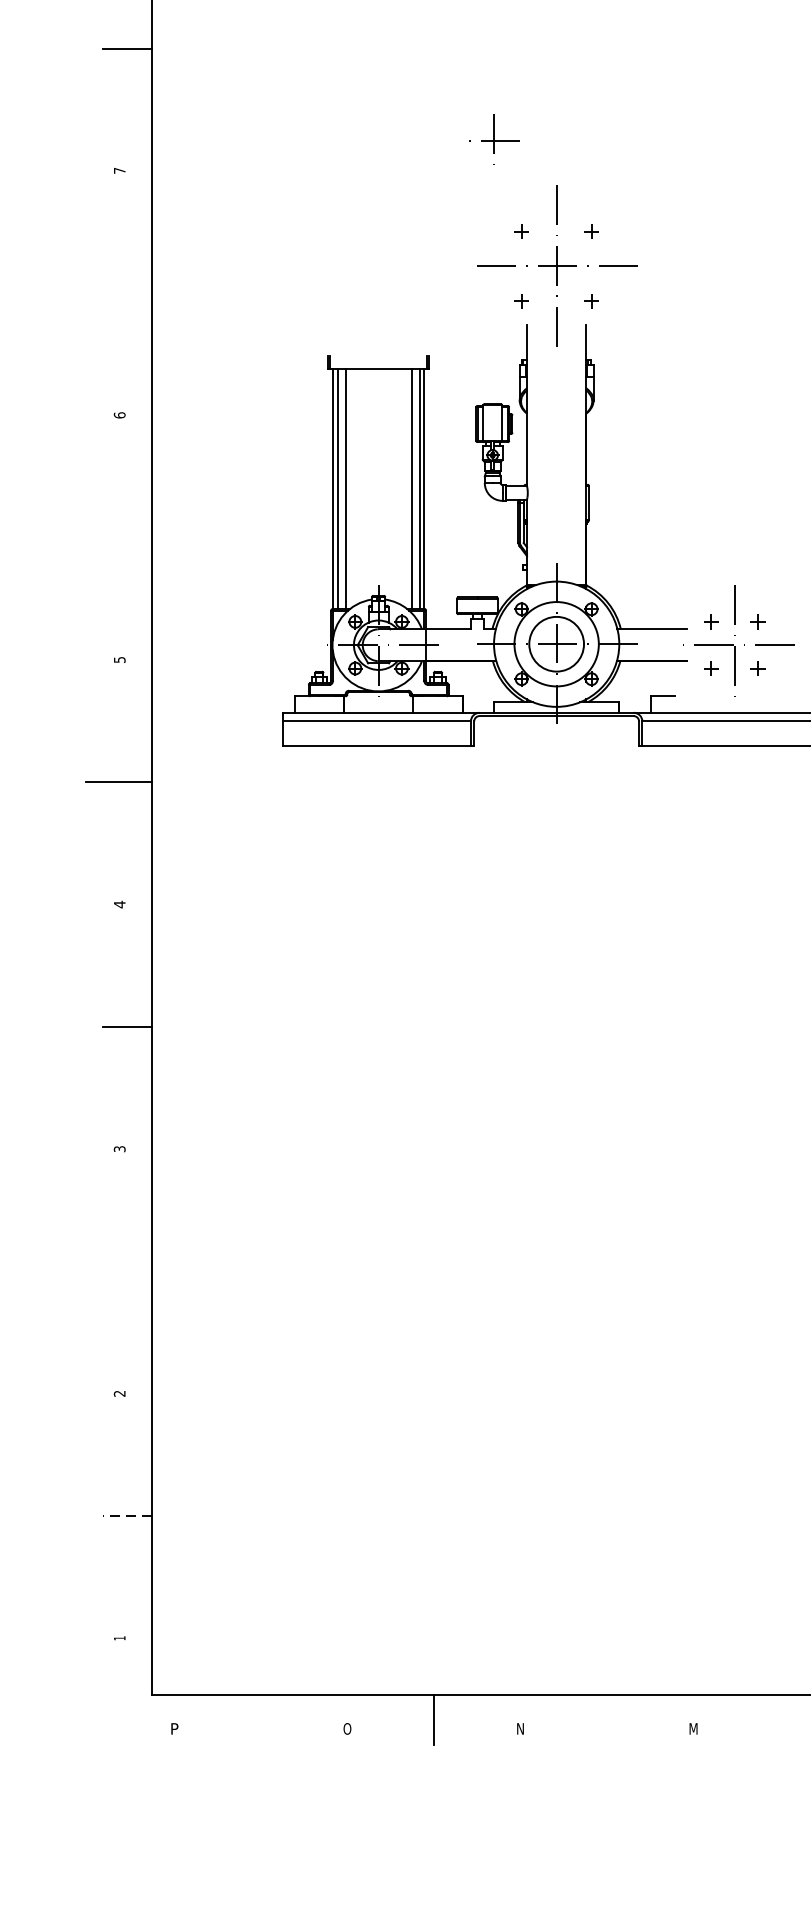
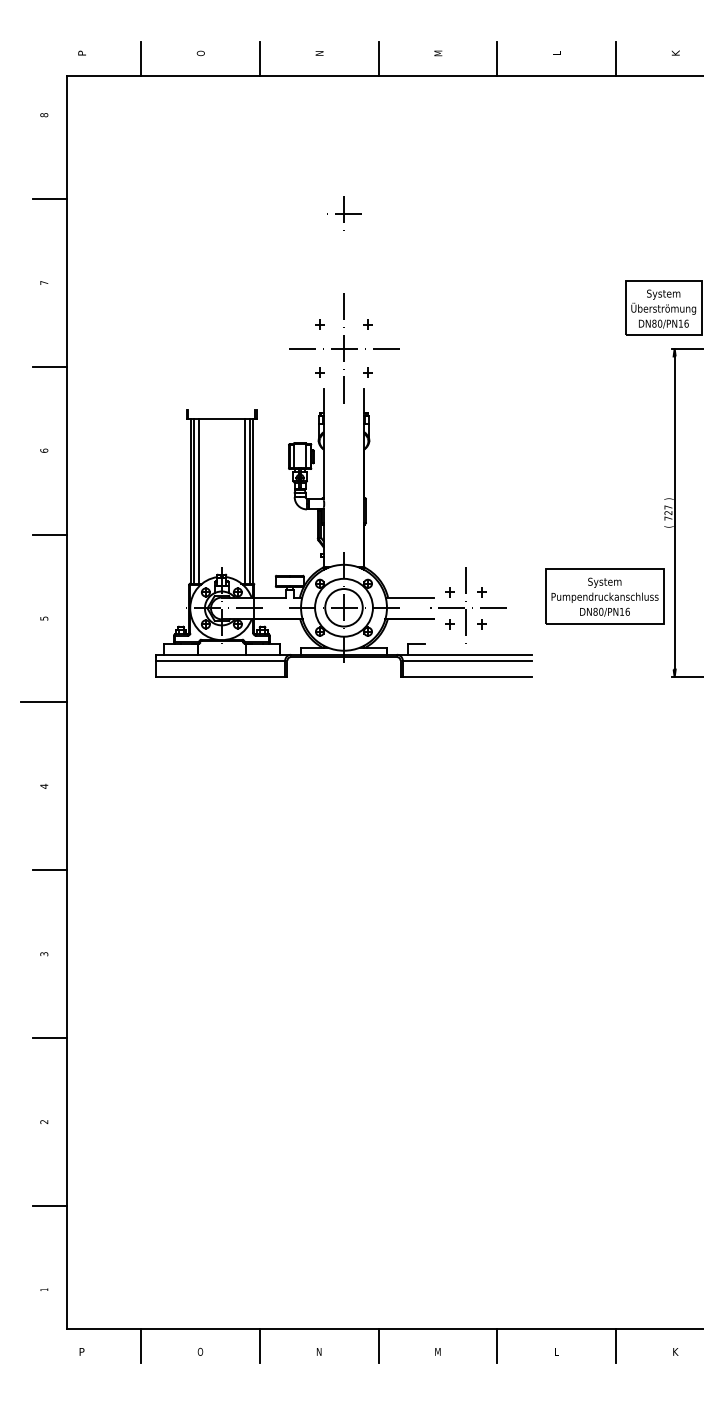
part: (494, 139) -> (344, 213), moved
line: (127, 292) -> (49, 366), added
line: (127, 537) -> (49, 534), added
line: (127, 1272) -> (49, 1038), added
line: (127, 1515) -> (49, 1205), dashed -> solid
line: (261, 1719) -> (141, 1345), added
line: (606, 1719) -> (378, 1345), added
line: (780, 1719) -> (497, 1345), added

